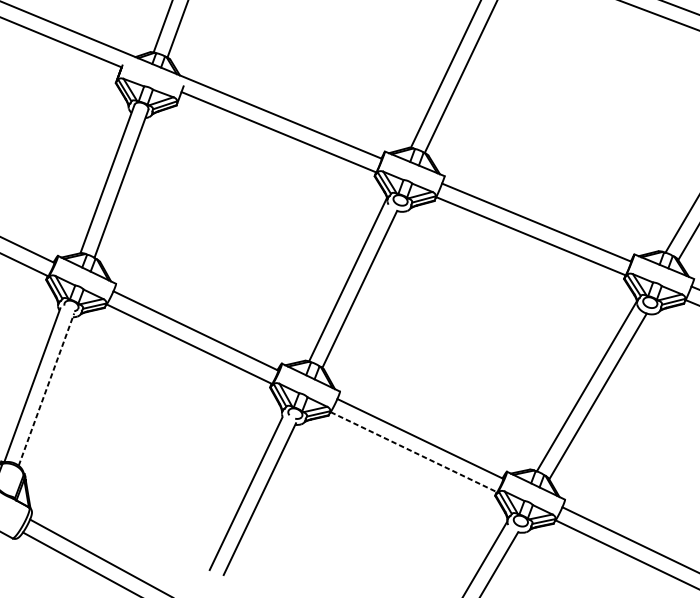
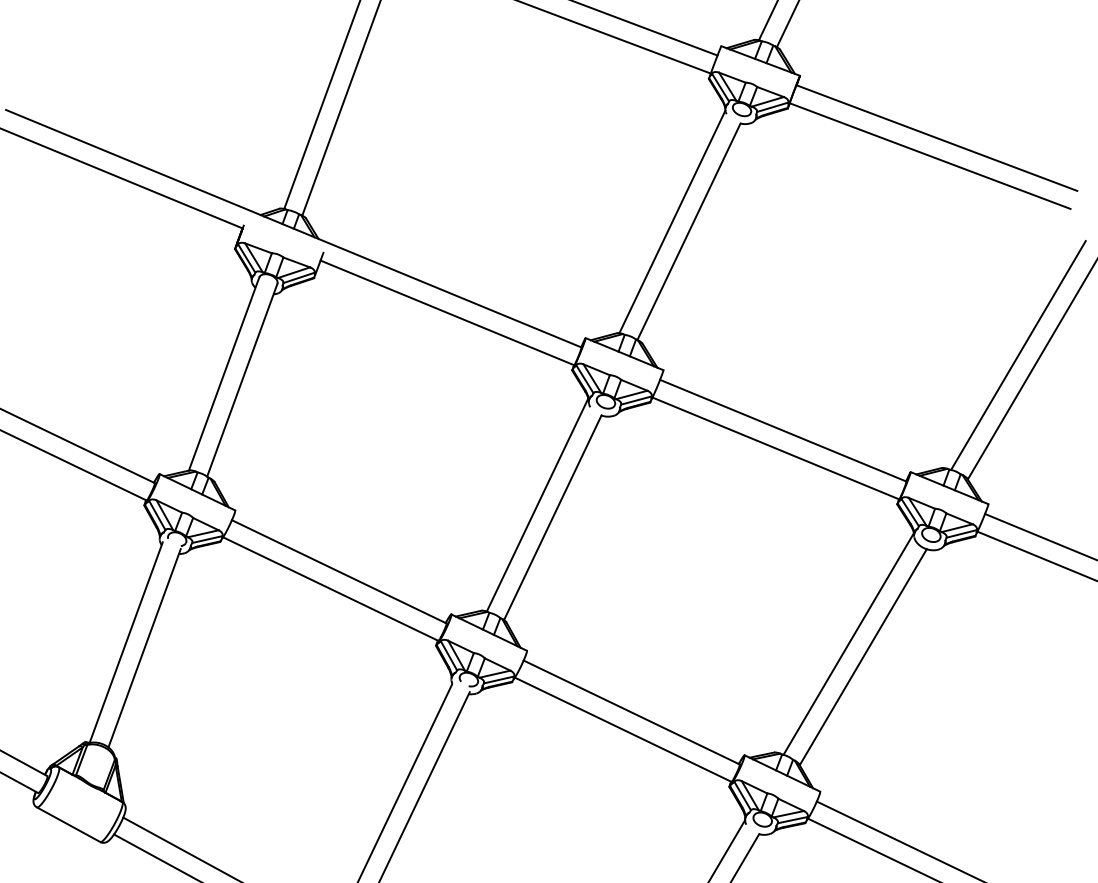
line: (46, 389) -> (144, 648), dashed -> solid
line: (414, 451) -> (623, 729), dashed -> solid

